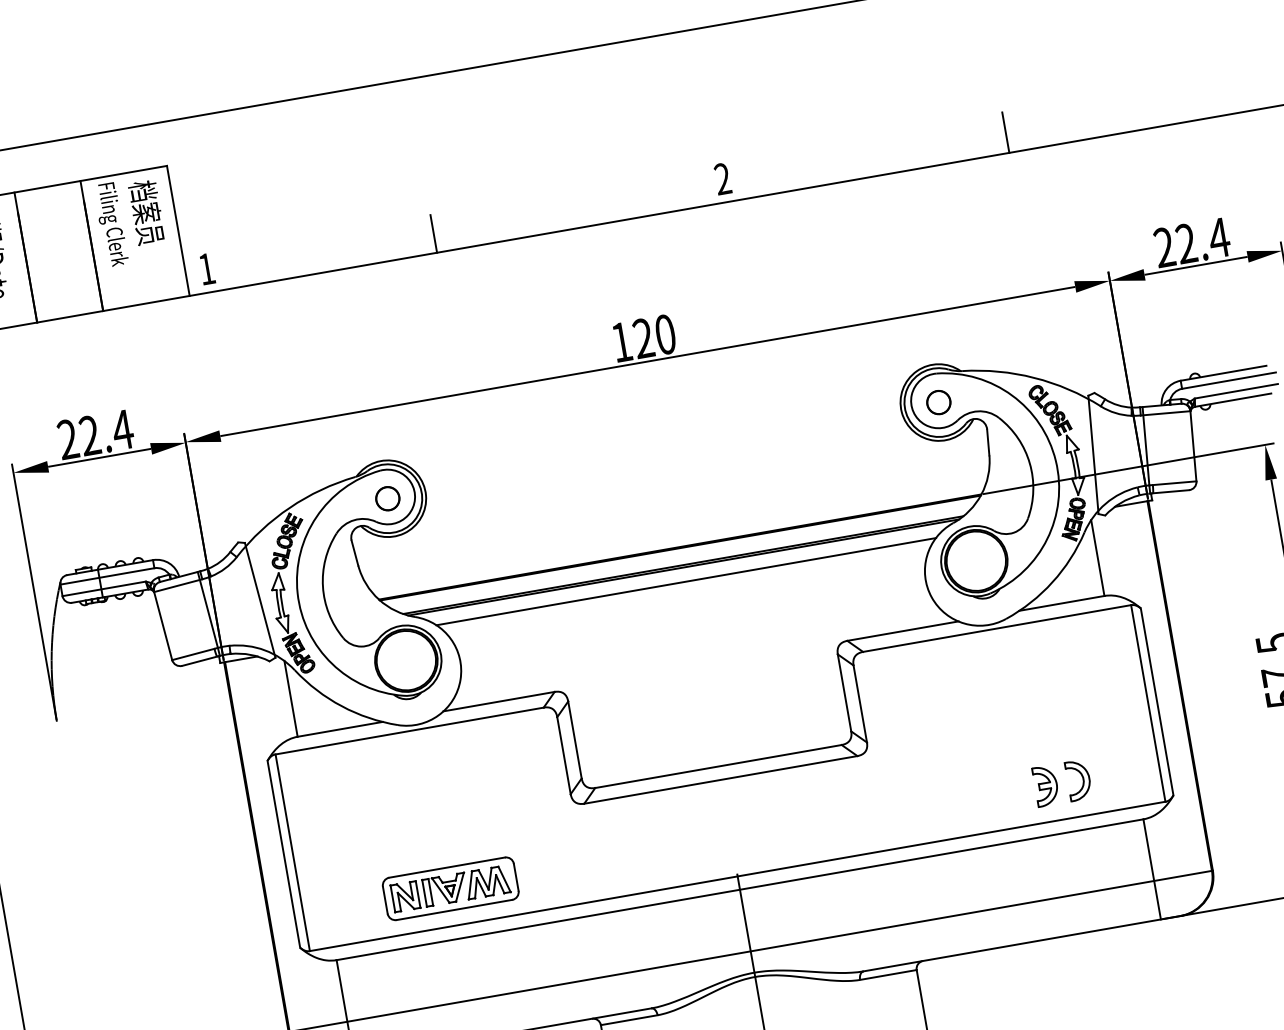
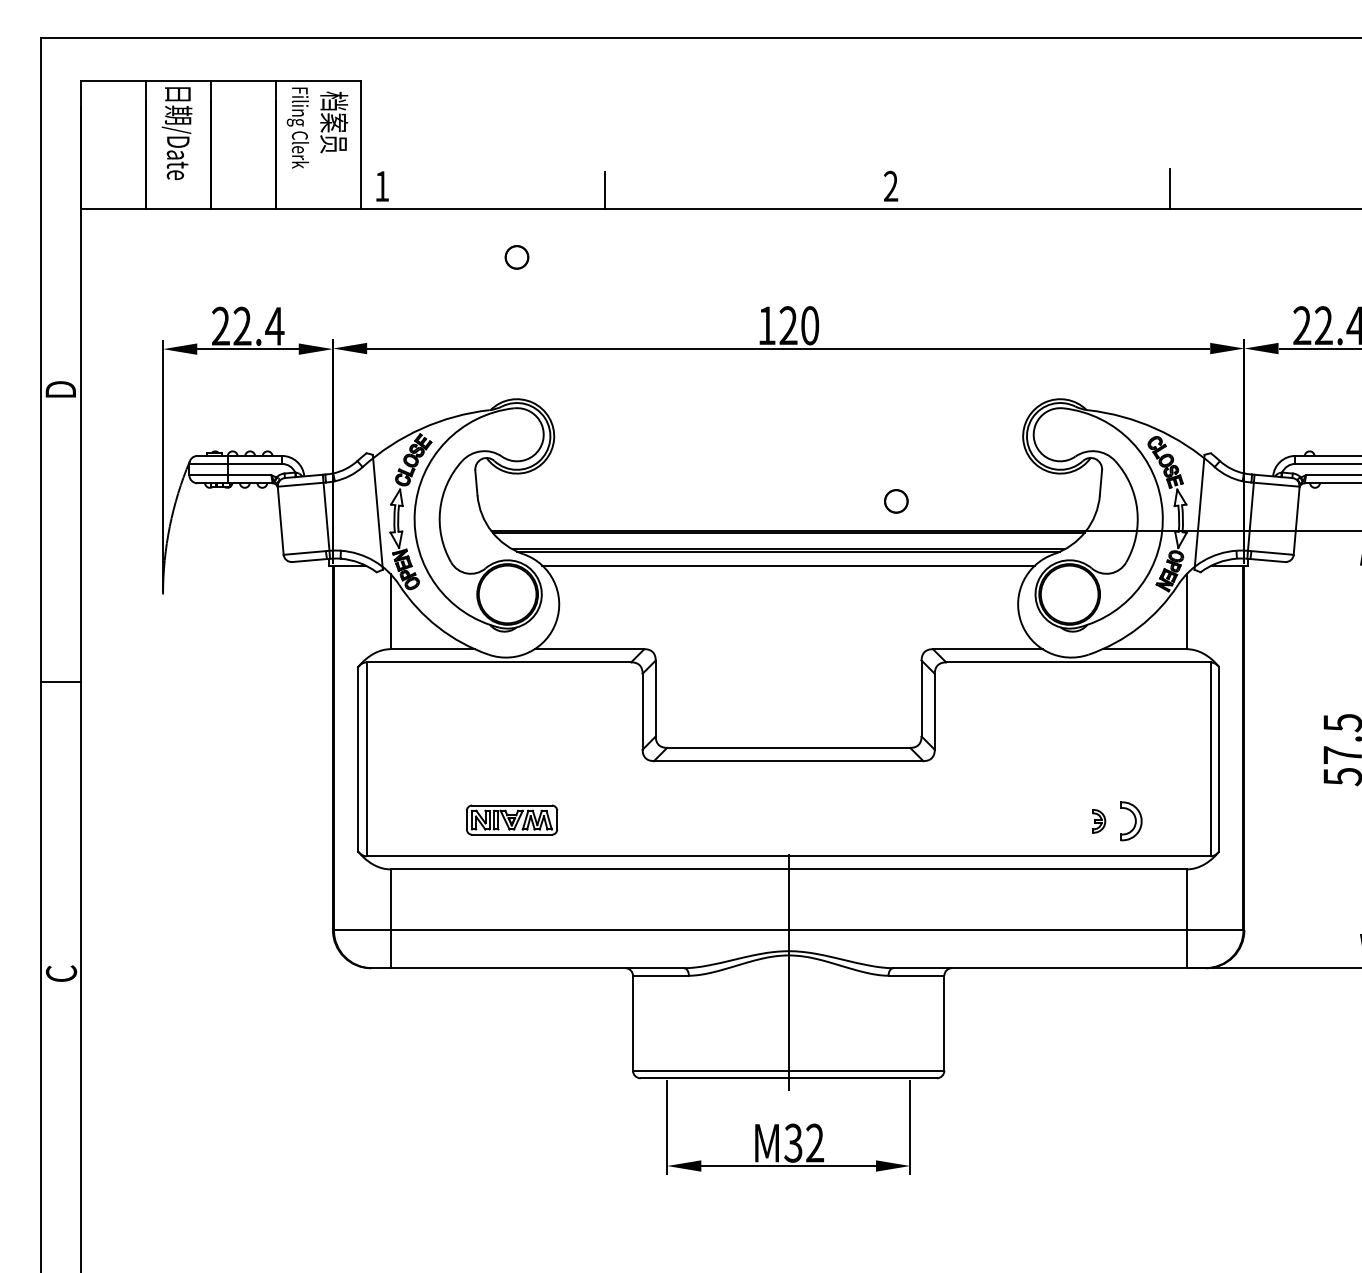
circle: (939, 402) -> (896, 501), moved
part: (387, 498) -> (516, 257), moved
part: (1045, 786) -> (1098, 821), size x0.6
part: (450, 888) -> (511, 819), size x0.7

